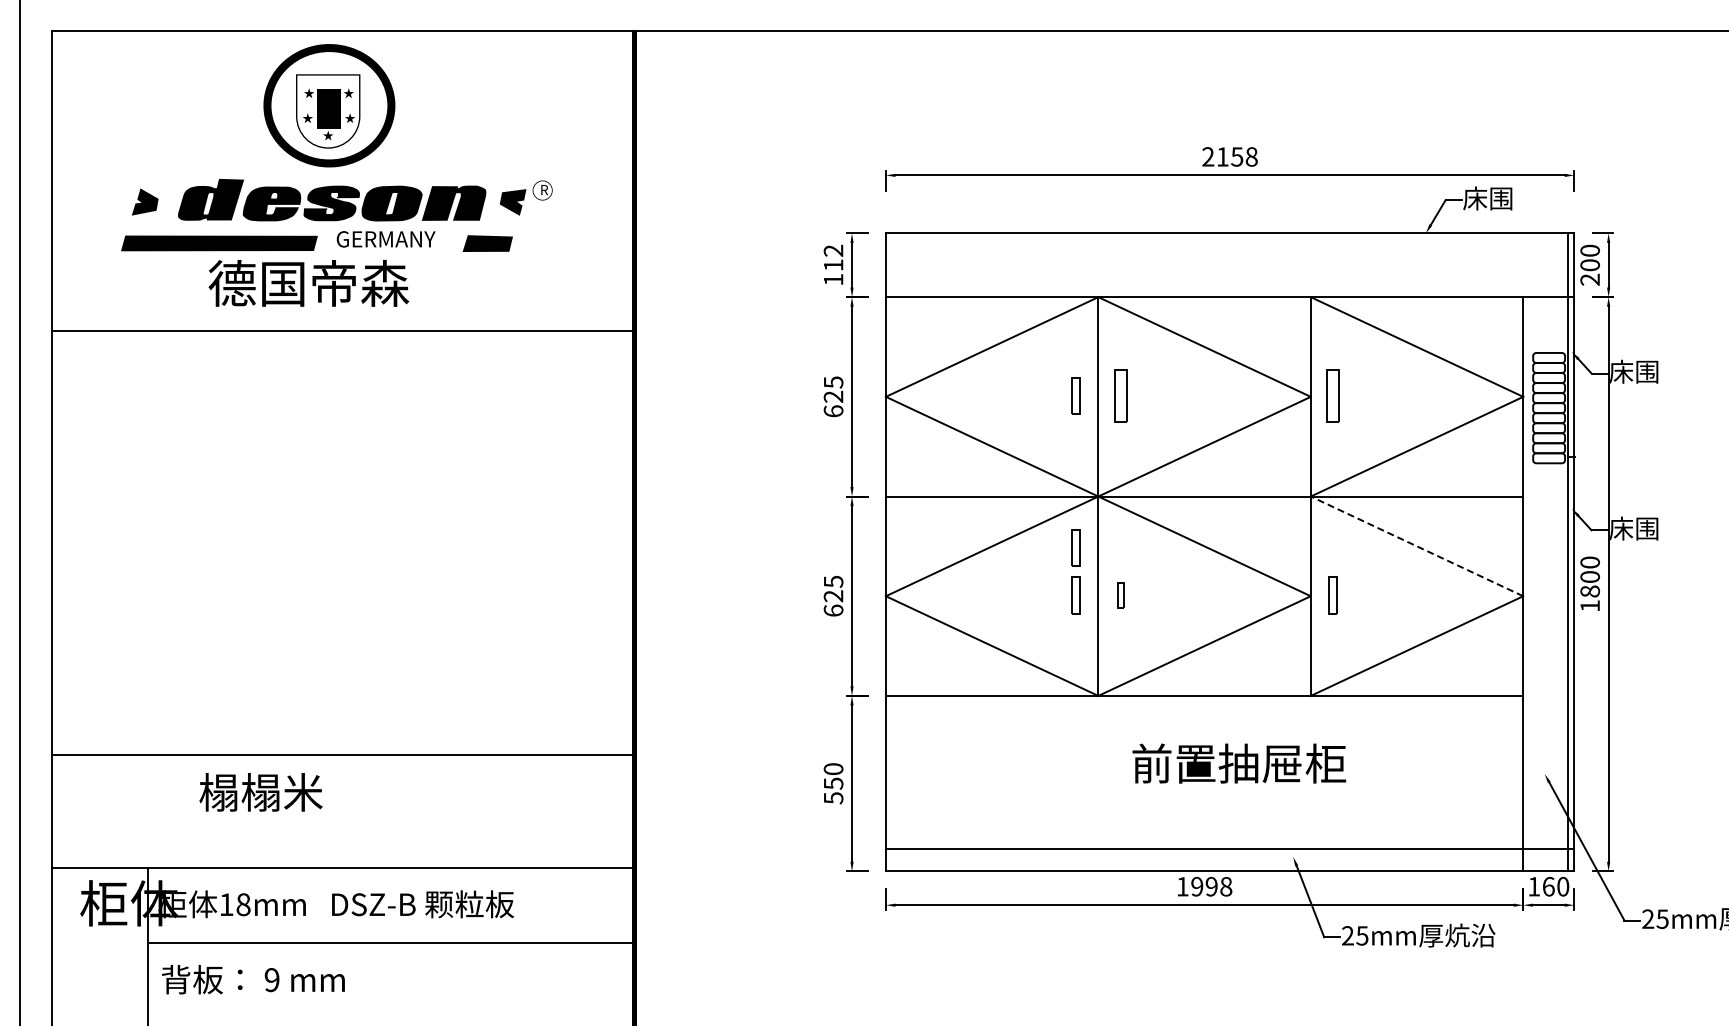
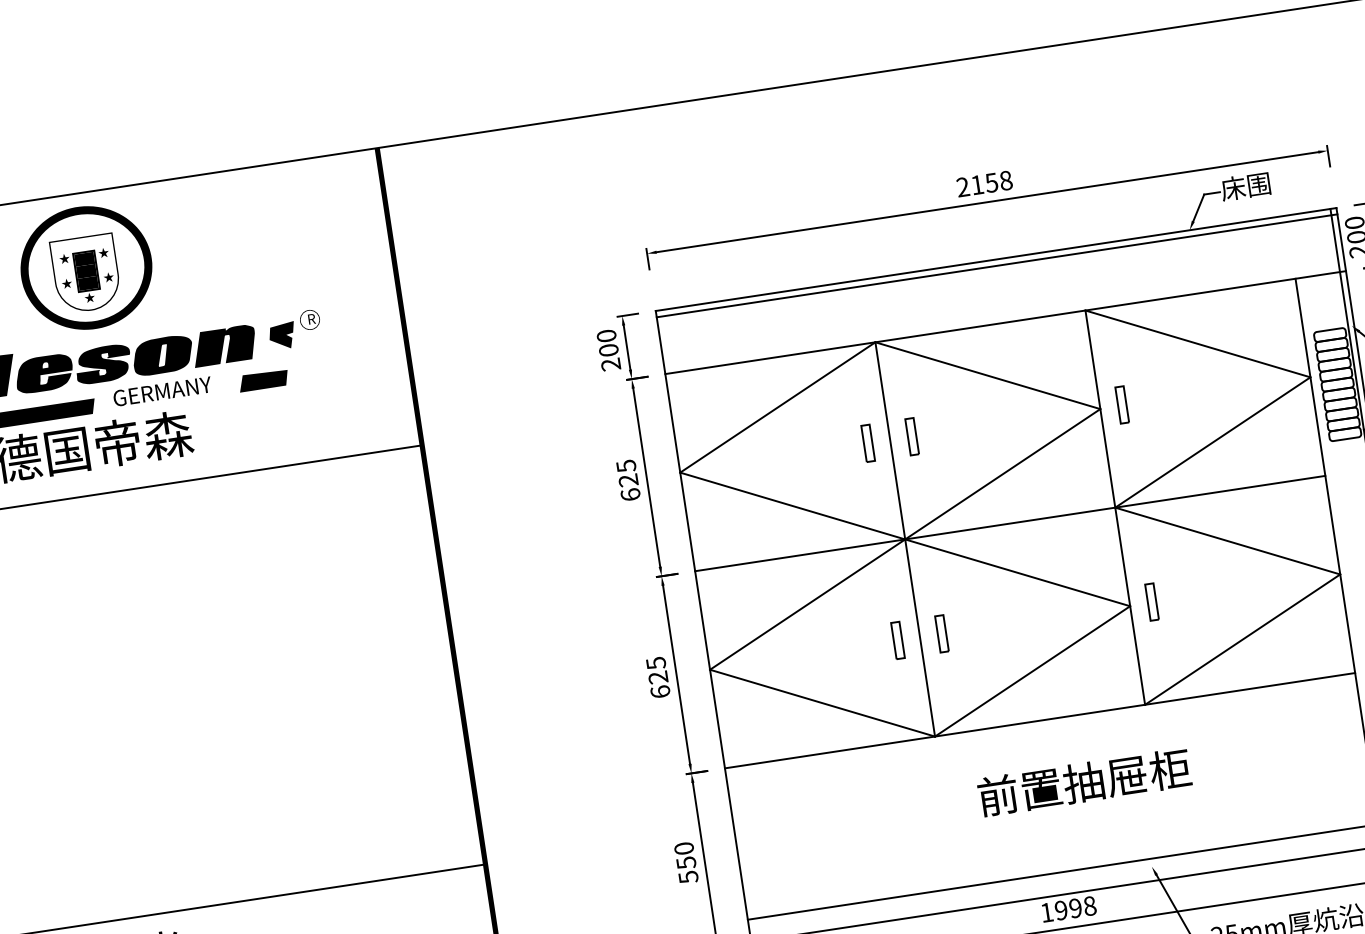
line: (1229, 239) -> (996, 265), added
text: (833, 264) -> (608, 349), 112 -> 200
part: (1120, 395) -> (911, 436), size x0.71
part: (1332, 395) -> (1121, 404), size x0.71
line: (1416, 546) -> (1227, 541), dashed -> solid
part: (1075, 547) -> (890, 593), removed
part: (1120, 595) -> (941, 633), size x1.43

